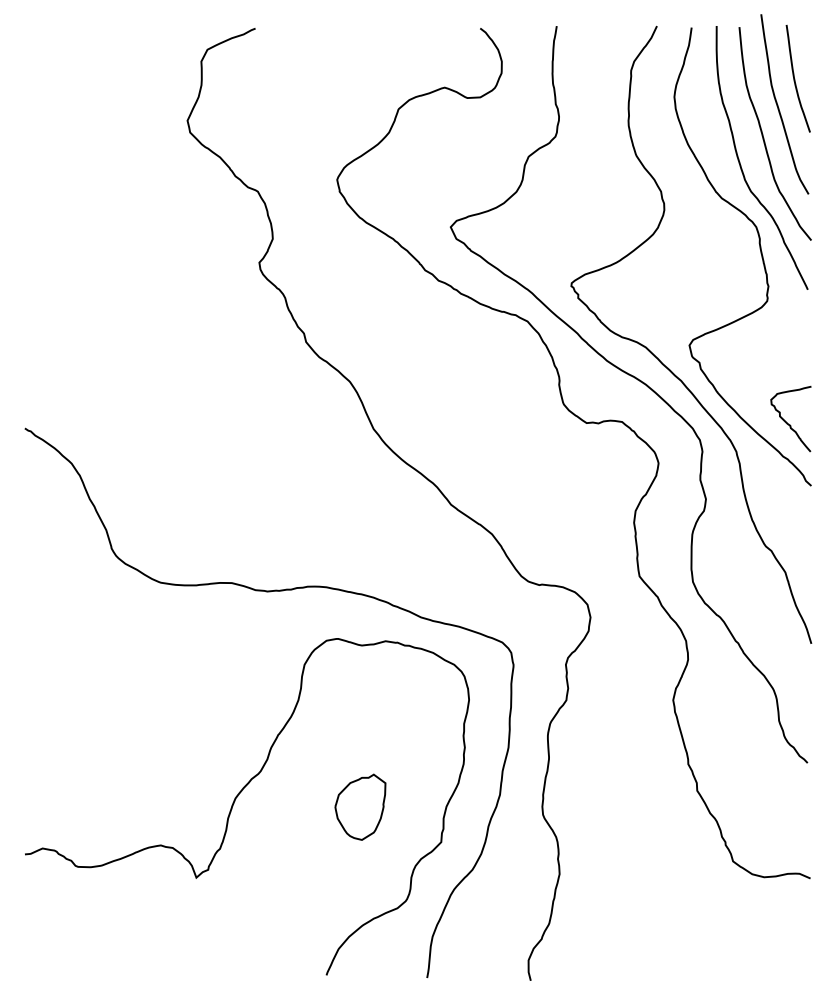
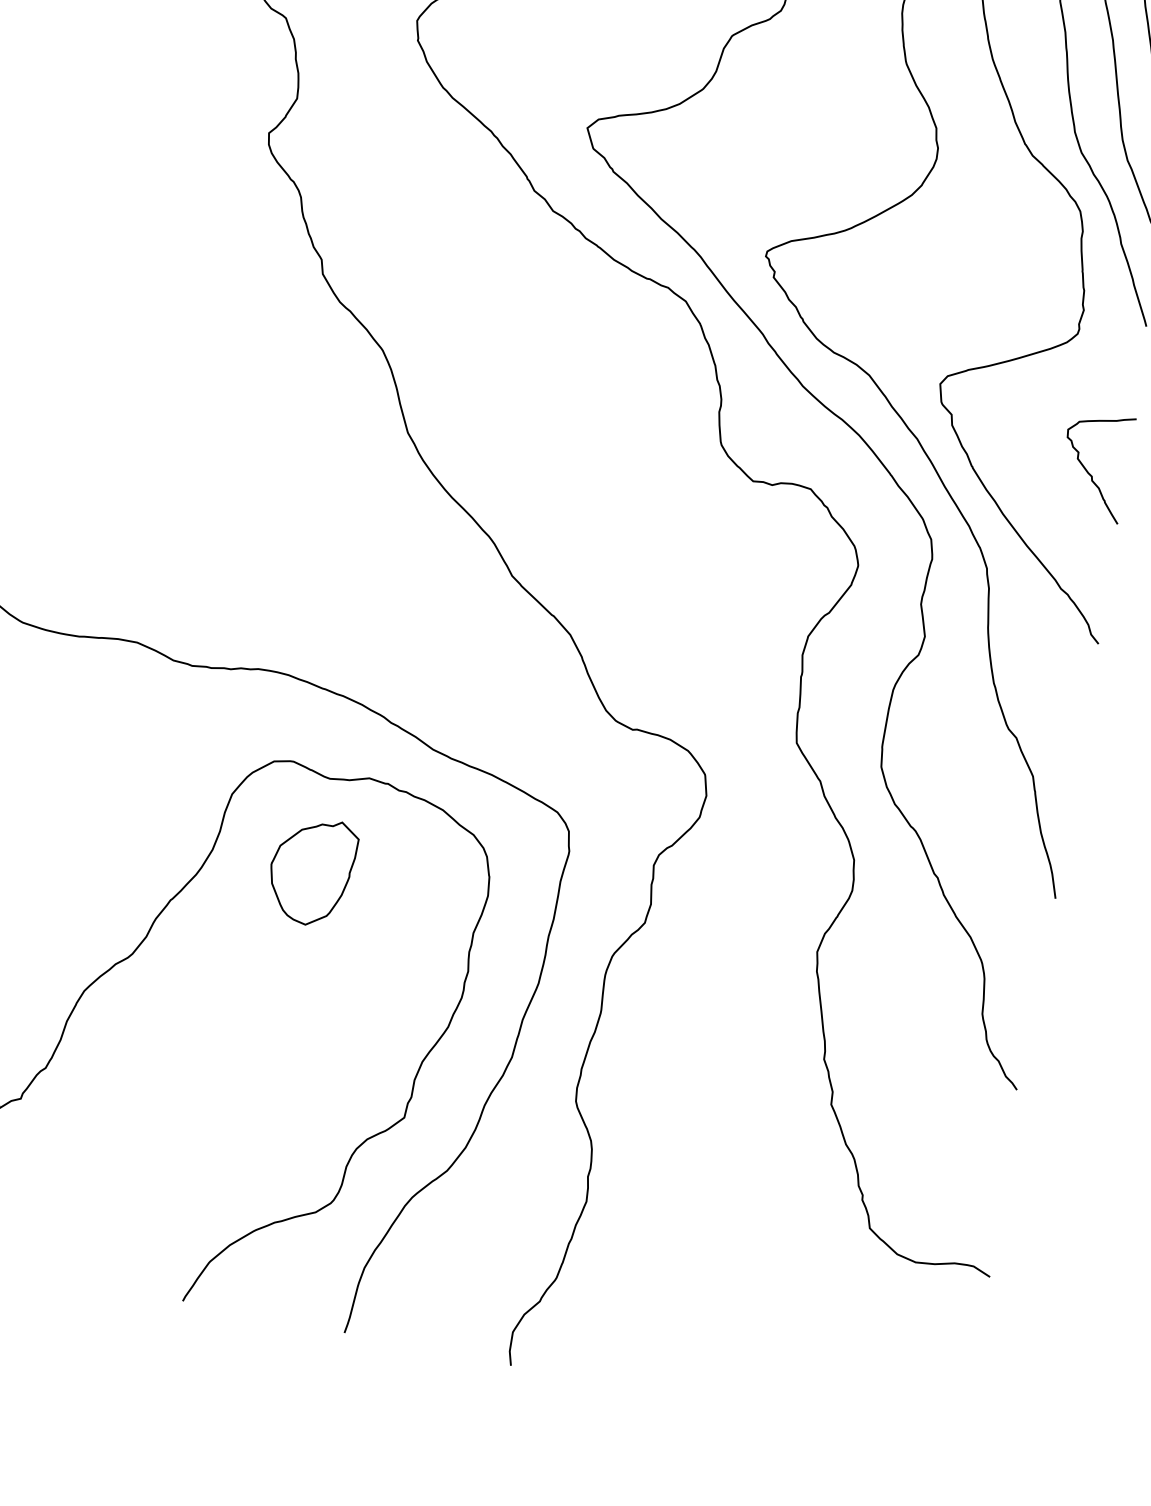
curve: (786, 421) -> (1086, 468), moved
part: (360, 806) -> (312, 870), moved

